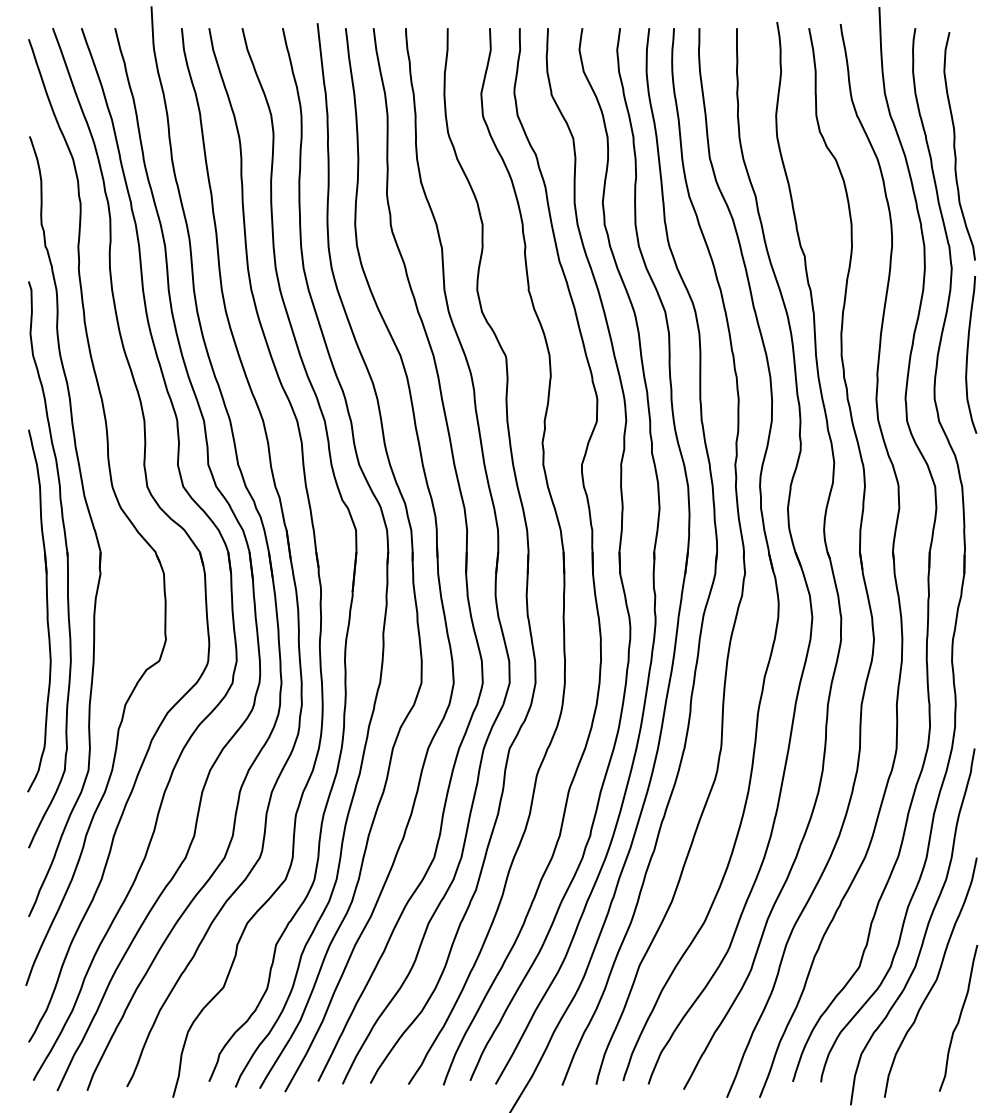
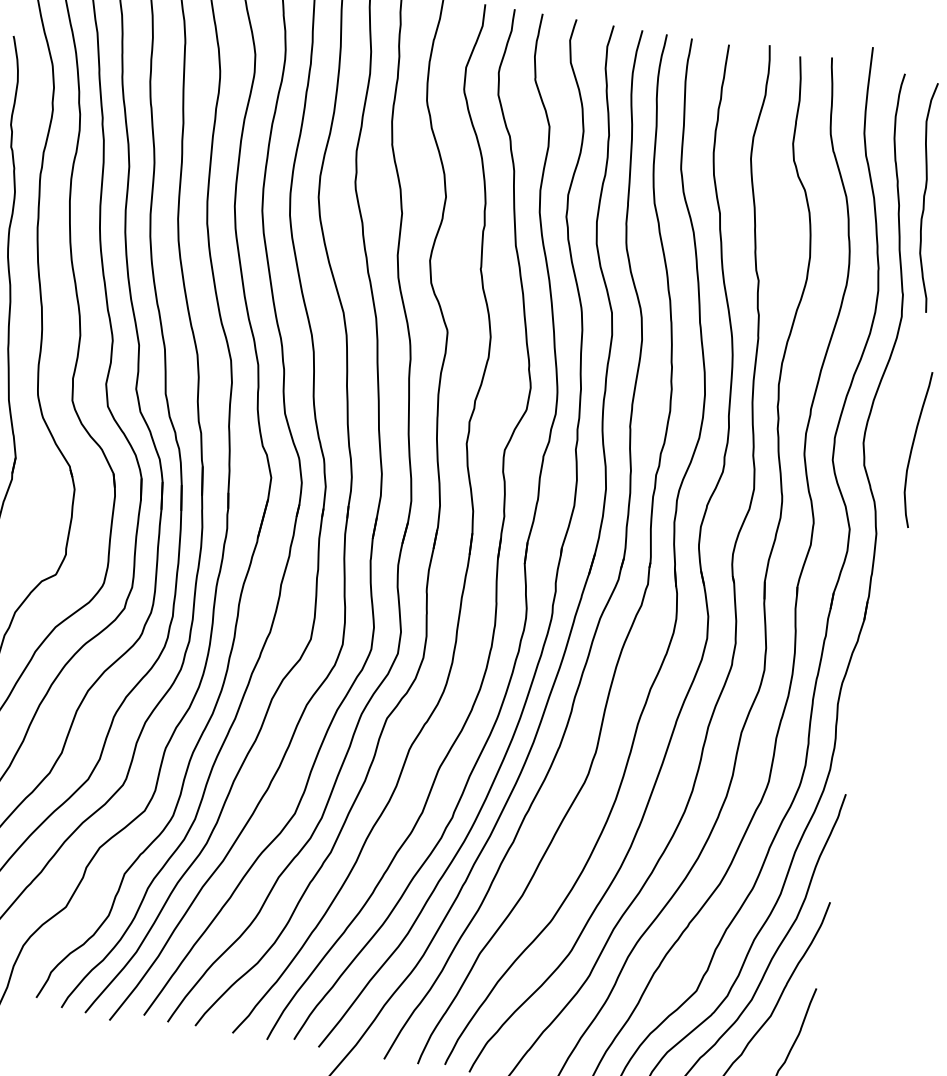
curve: (968, 354) -> (913, 448), moved

